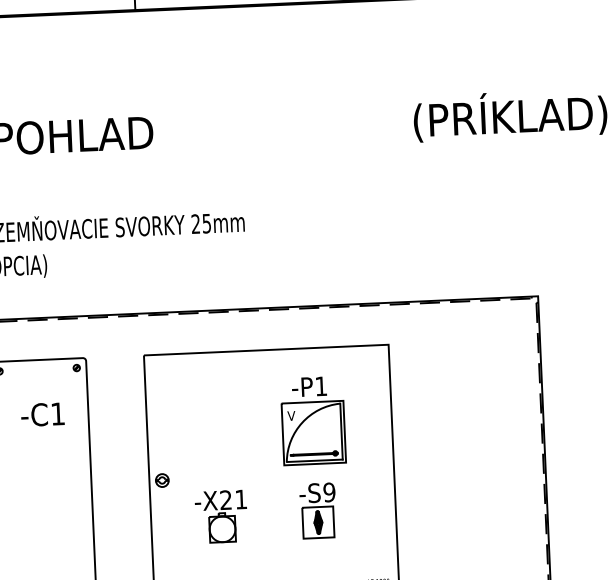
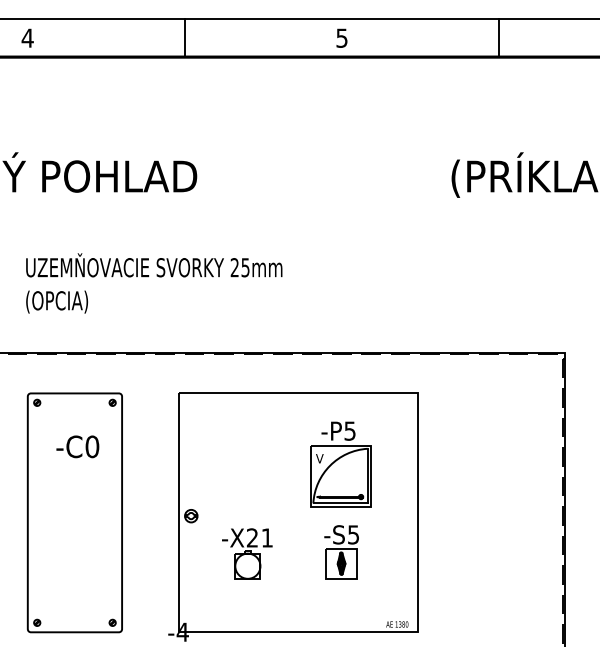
text: (320, 385) -> (349, 430), -P1 -> -P5
text: (58, 413) -> (92, 446), -C1 -> -C0
text: (329, 492) -> (353, 534), -S9 -> -S5

